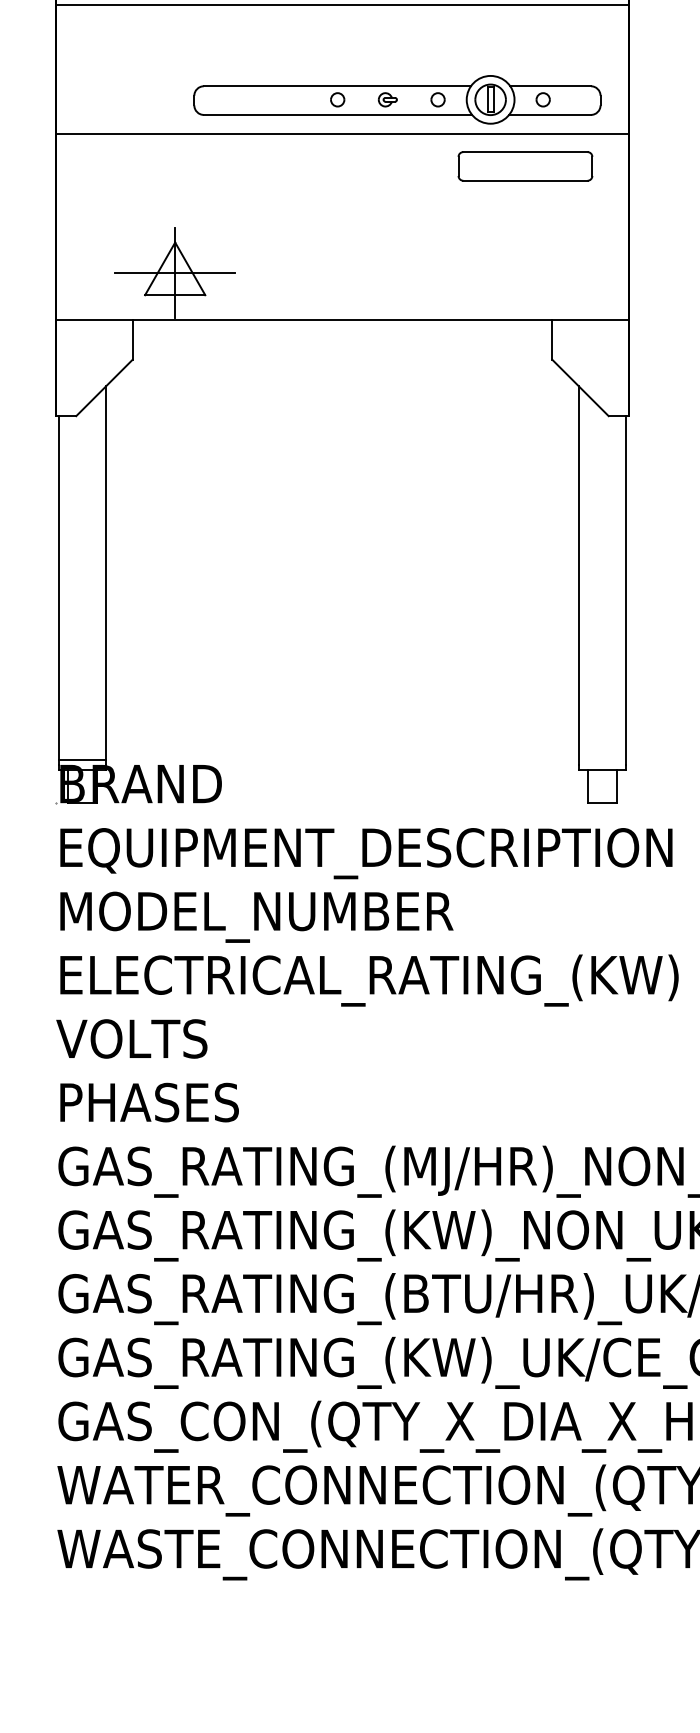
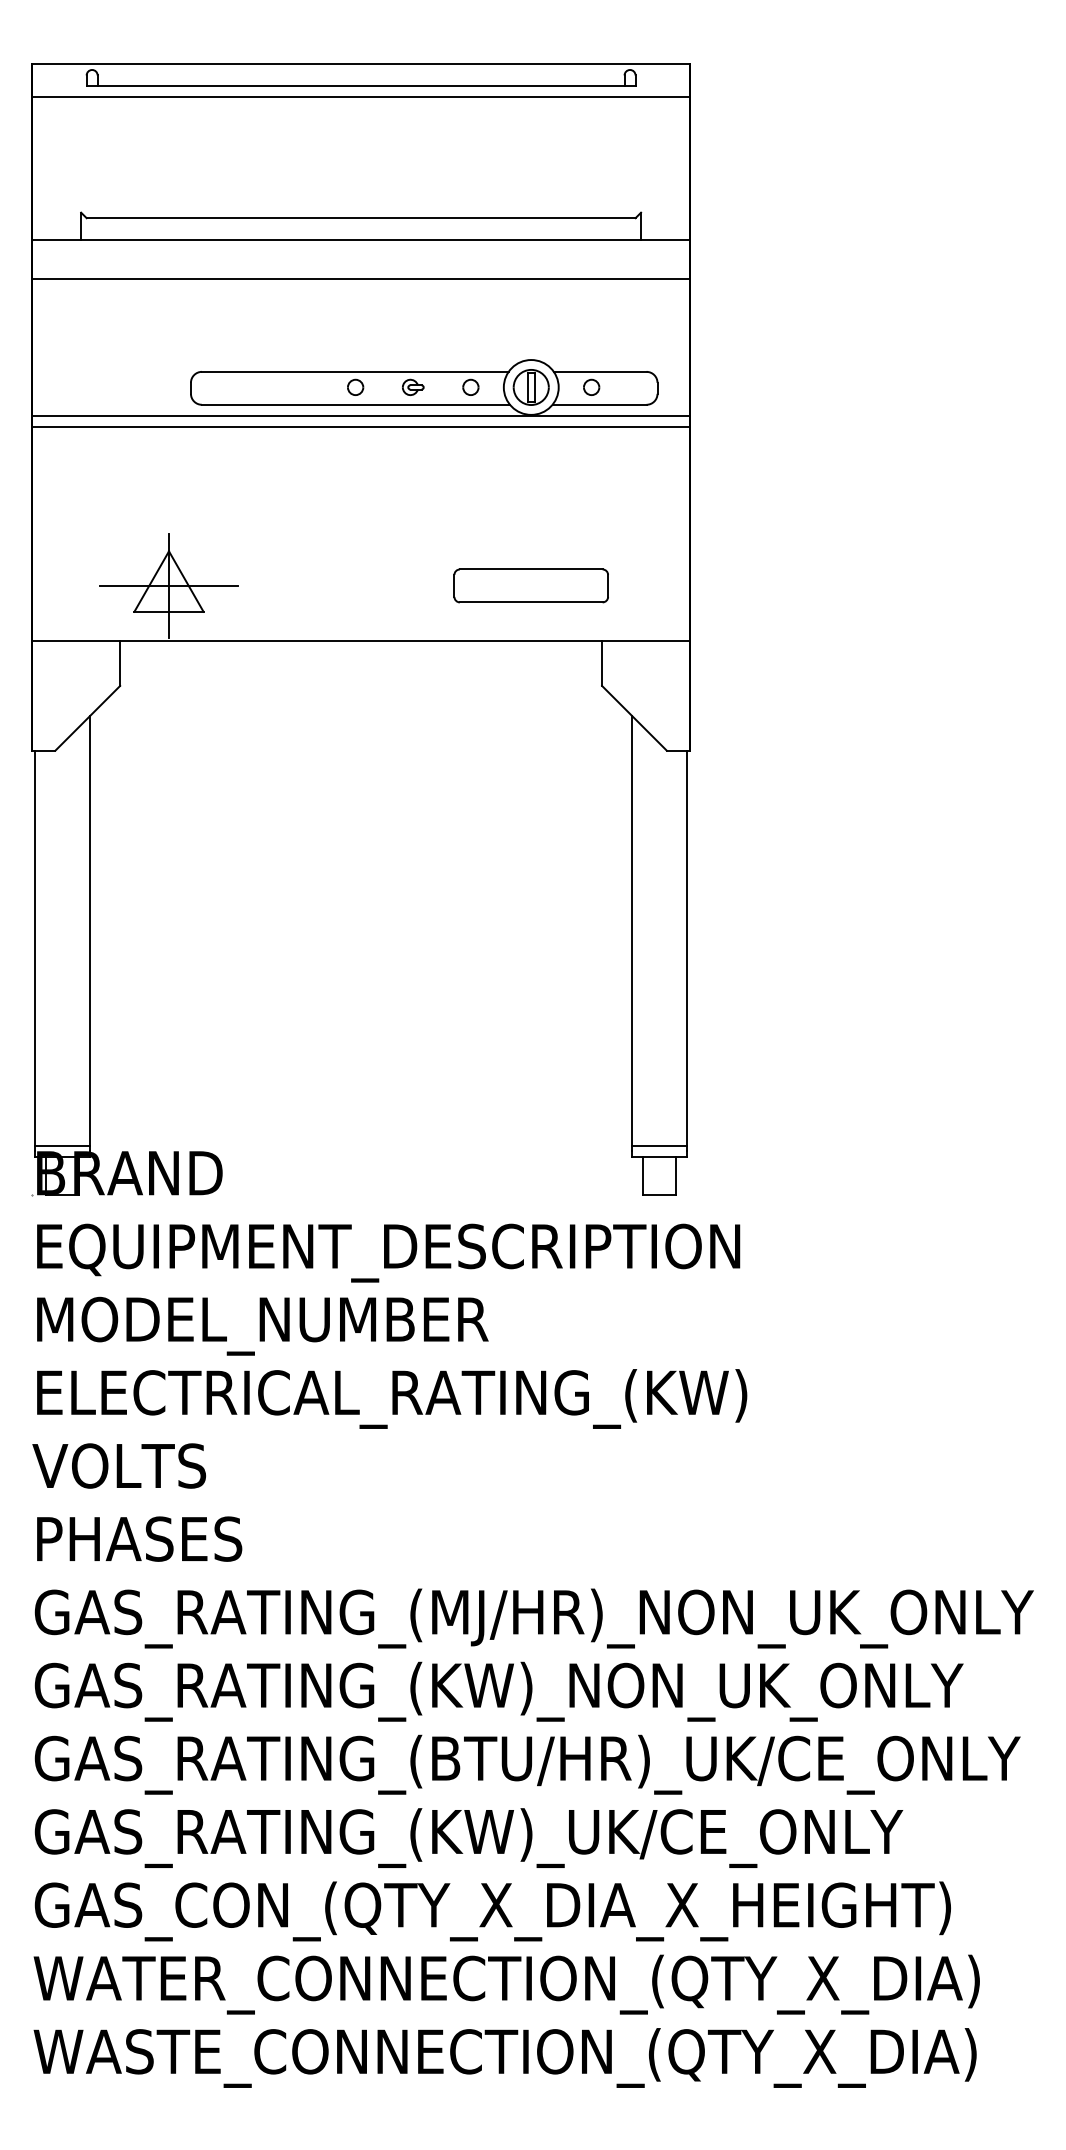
line: (341, 124) -> (360, 415), added
part: (524, 166) -> (530, 585), moved
line: (602, 759) -> (659, 1145), added

